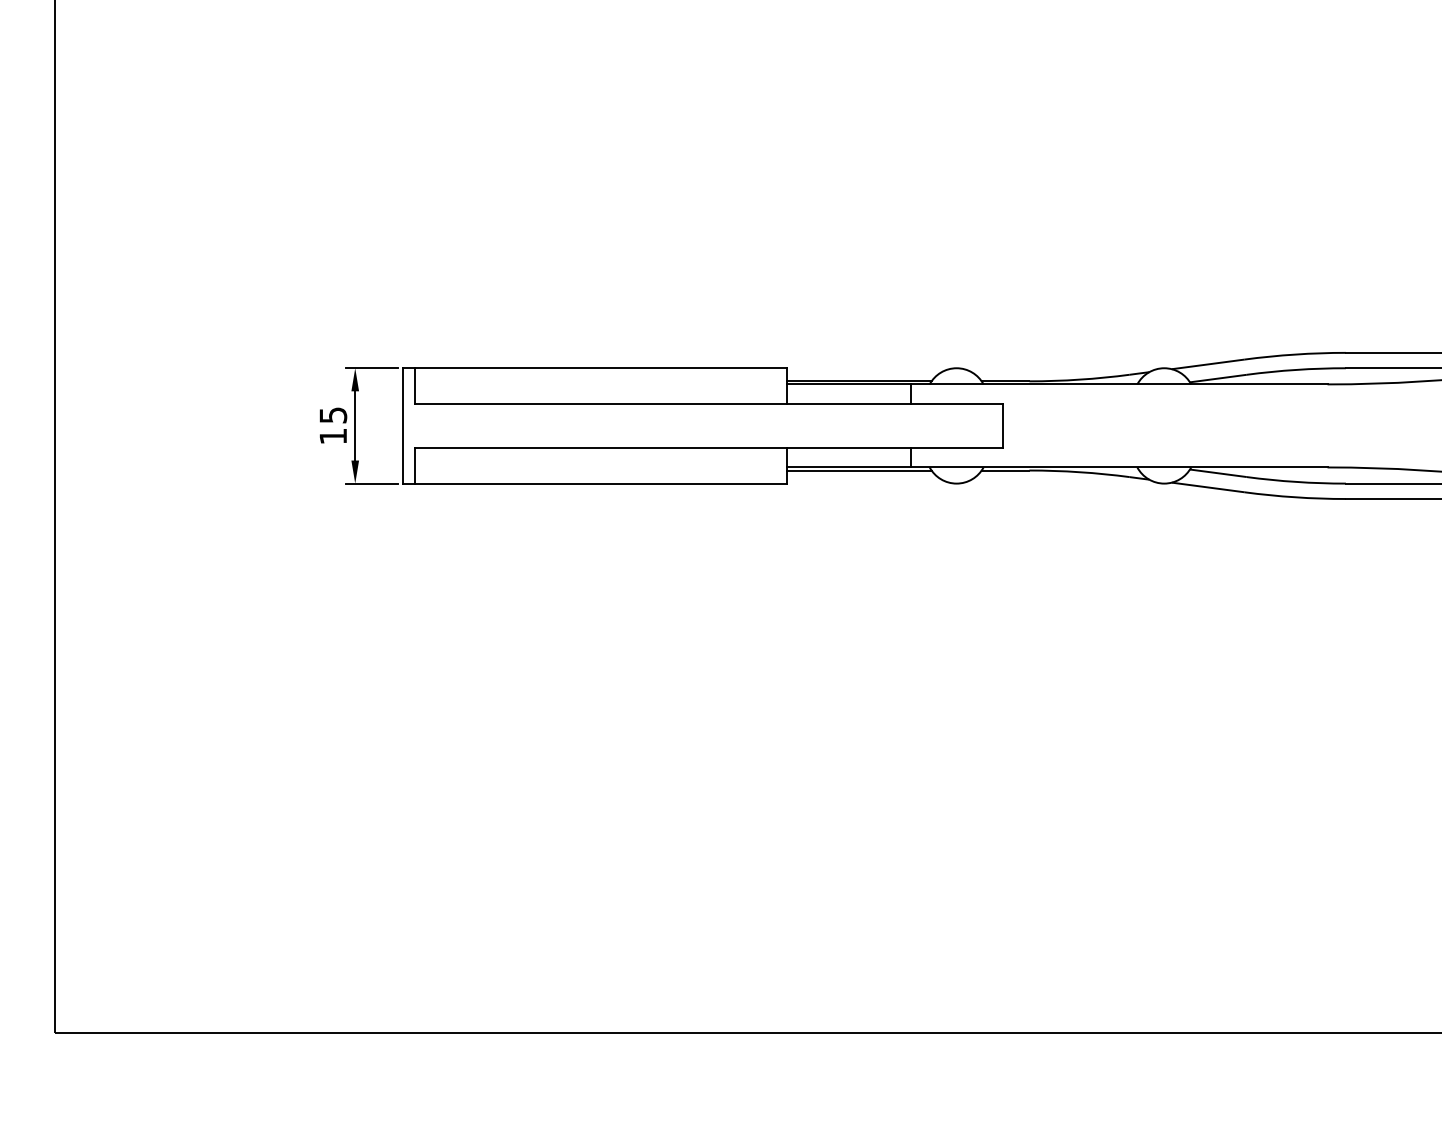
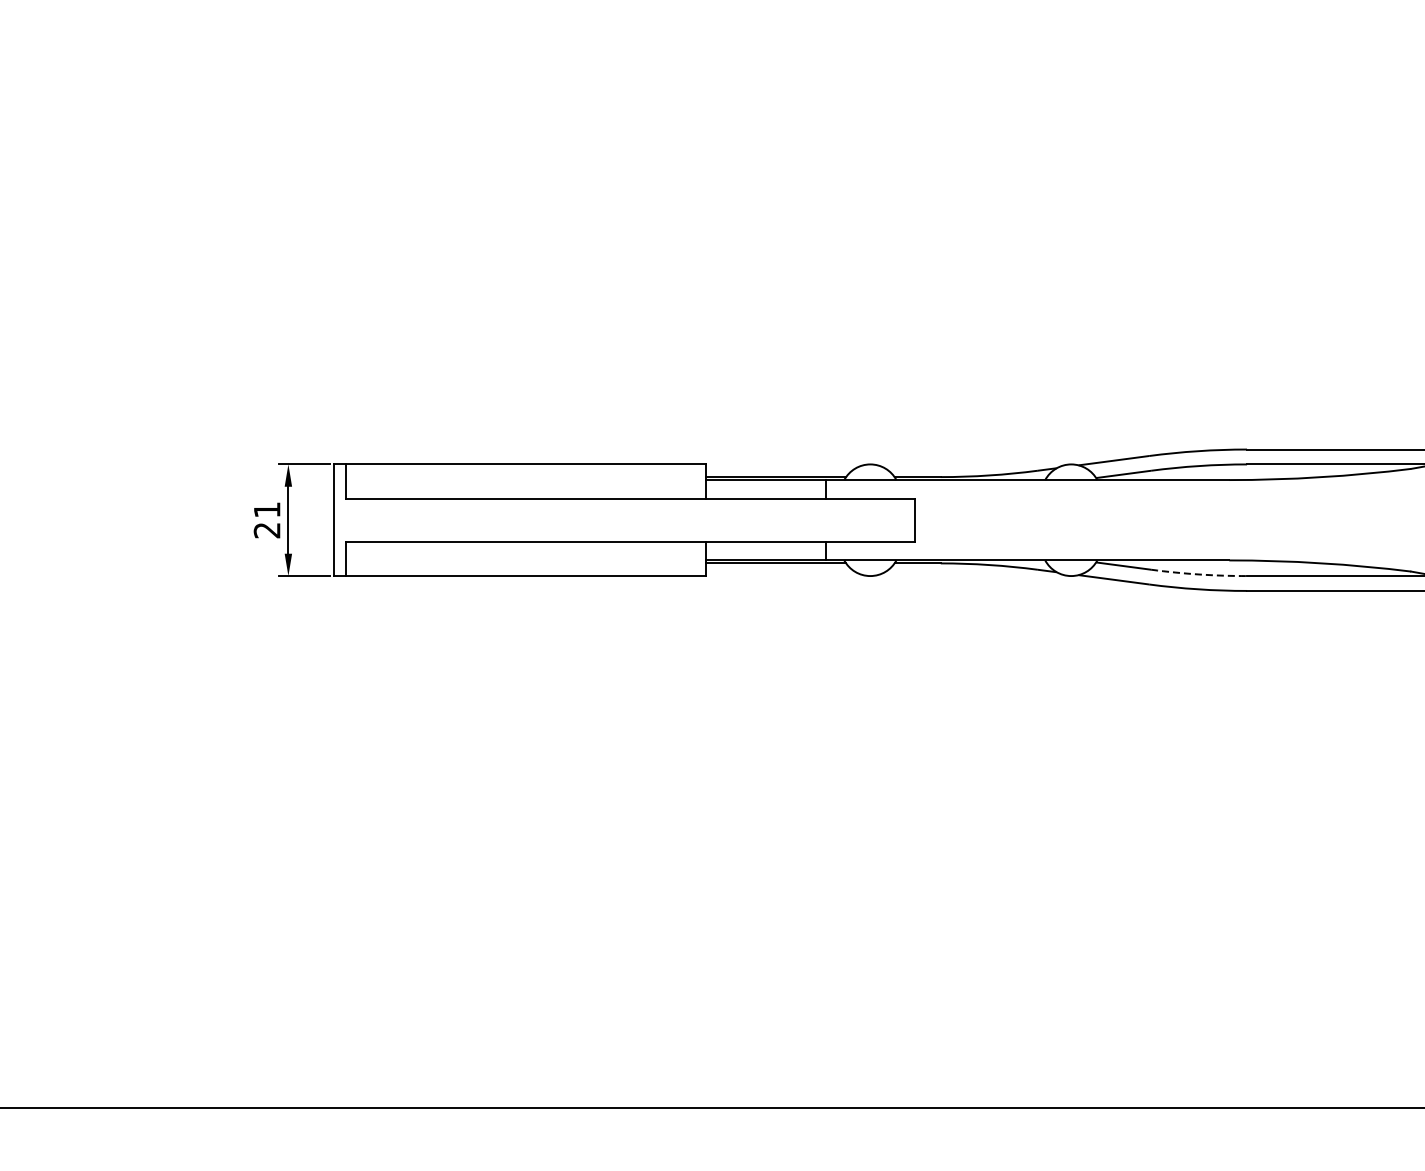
text: (332, 426) -> (266, 520), 15 -> 21
arc: (1295, 481) -> (1198, 574), solid -> dashed

